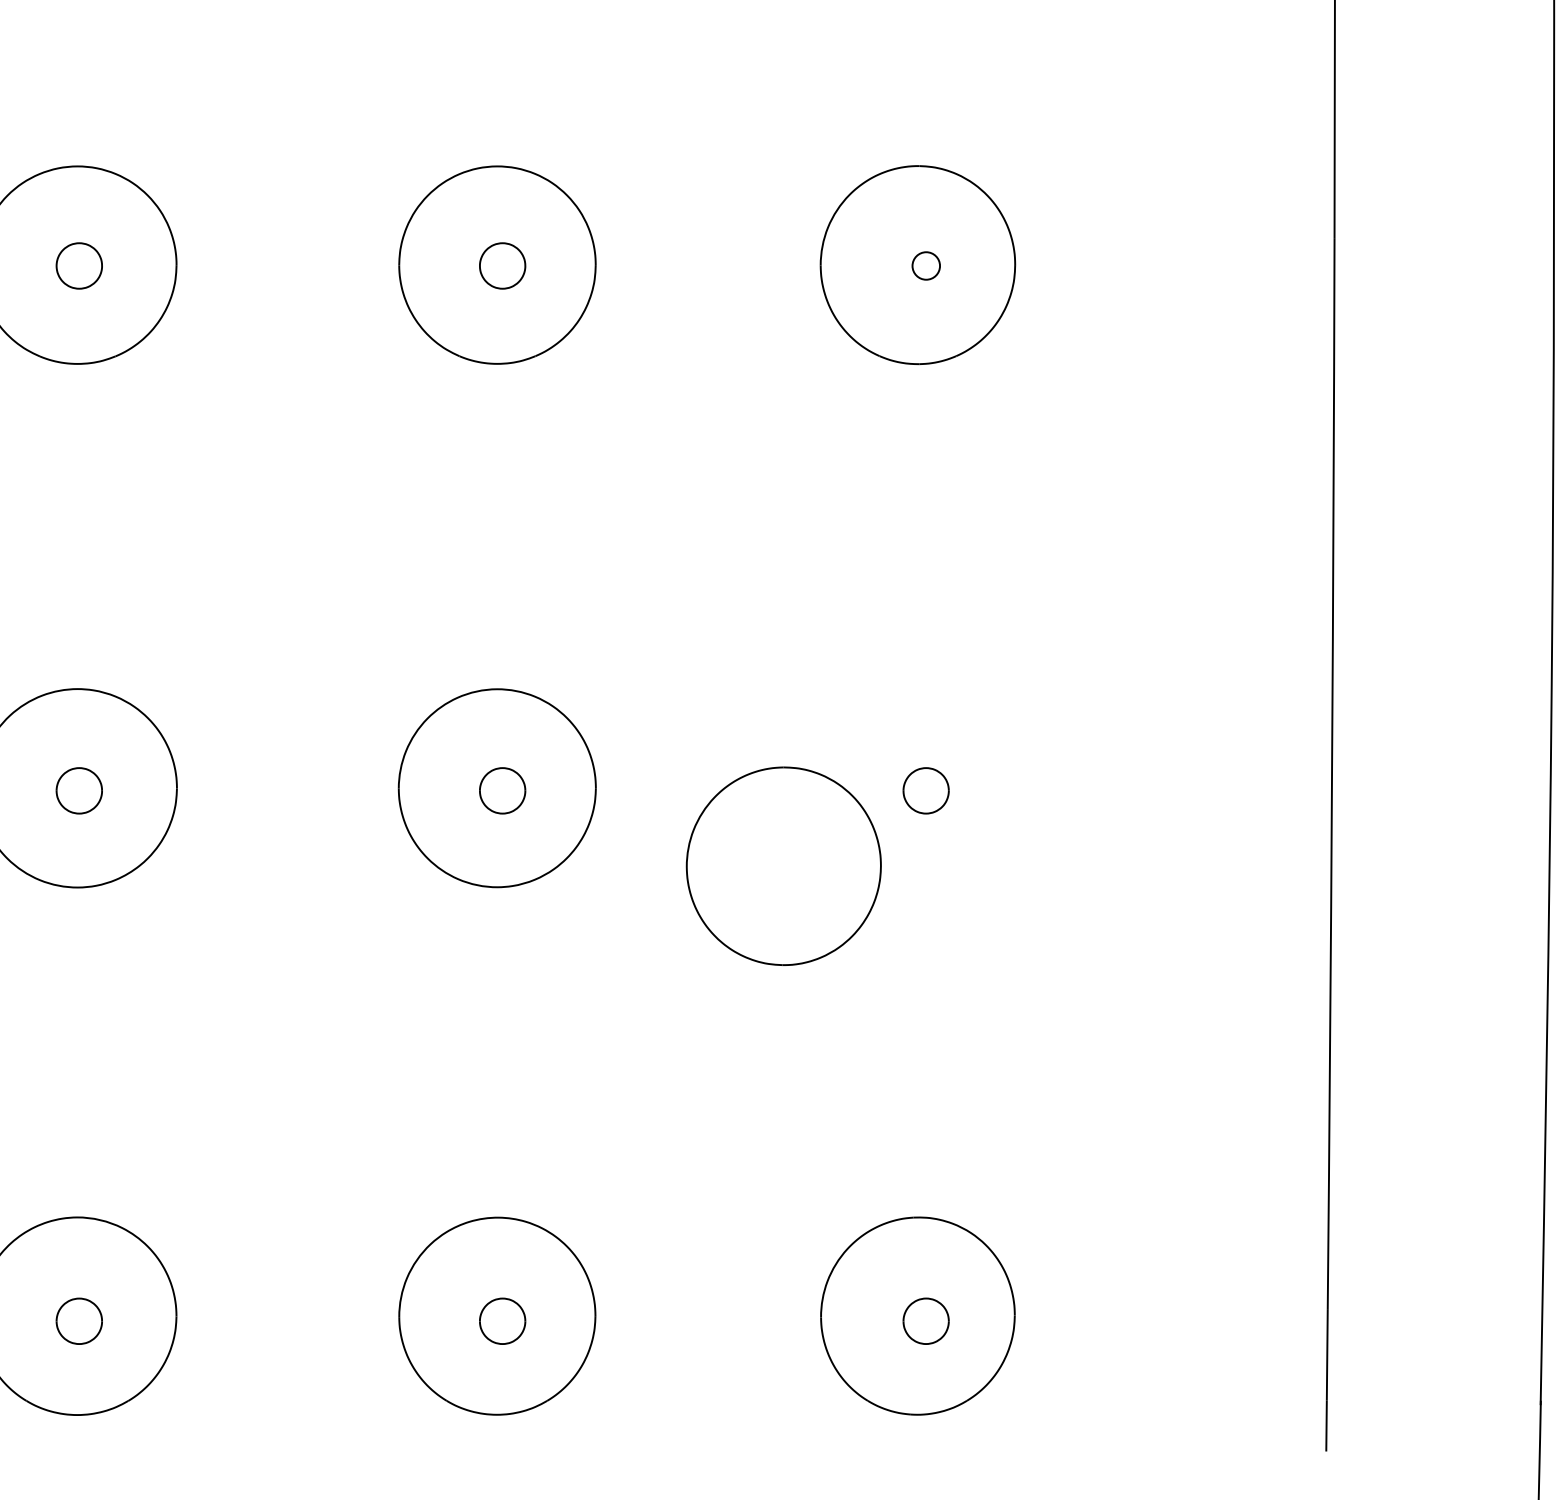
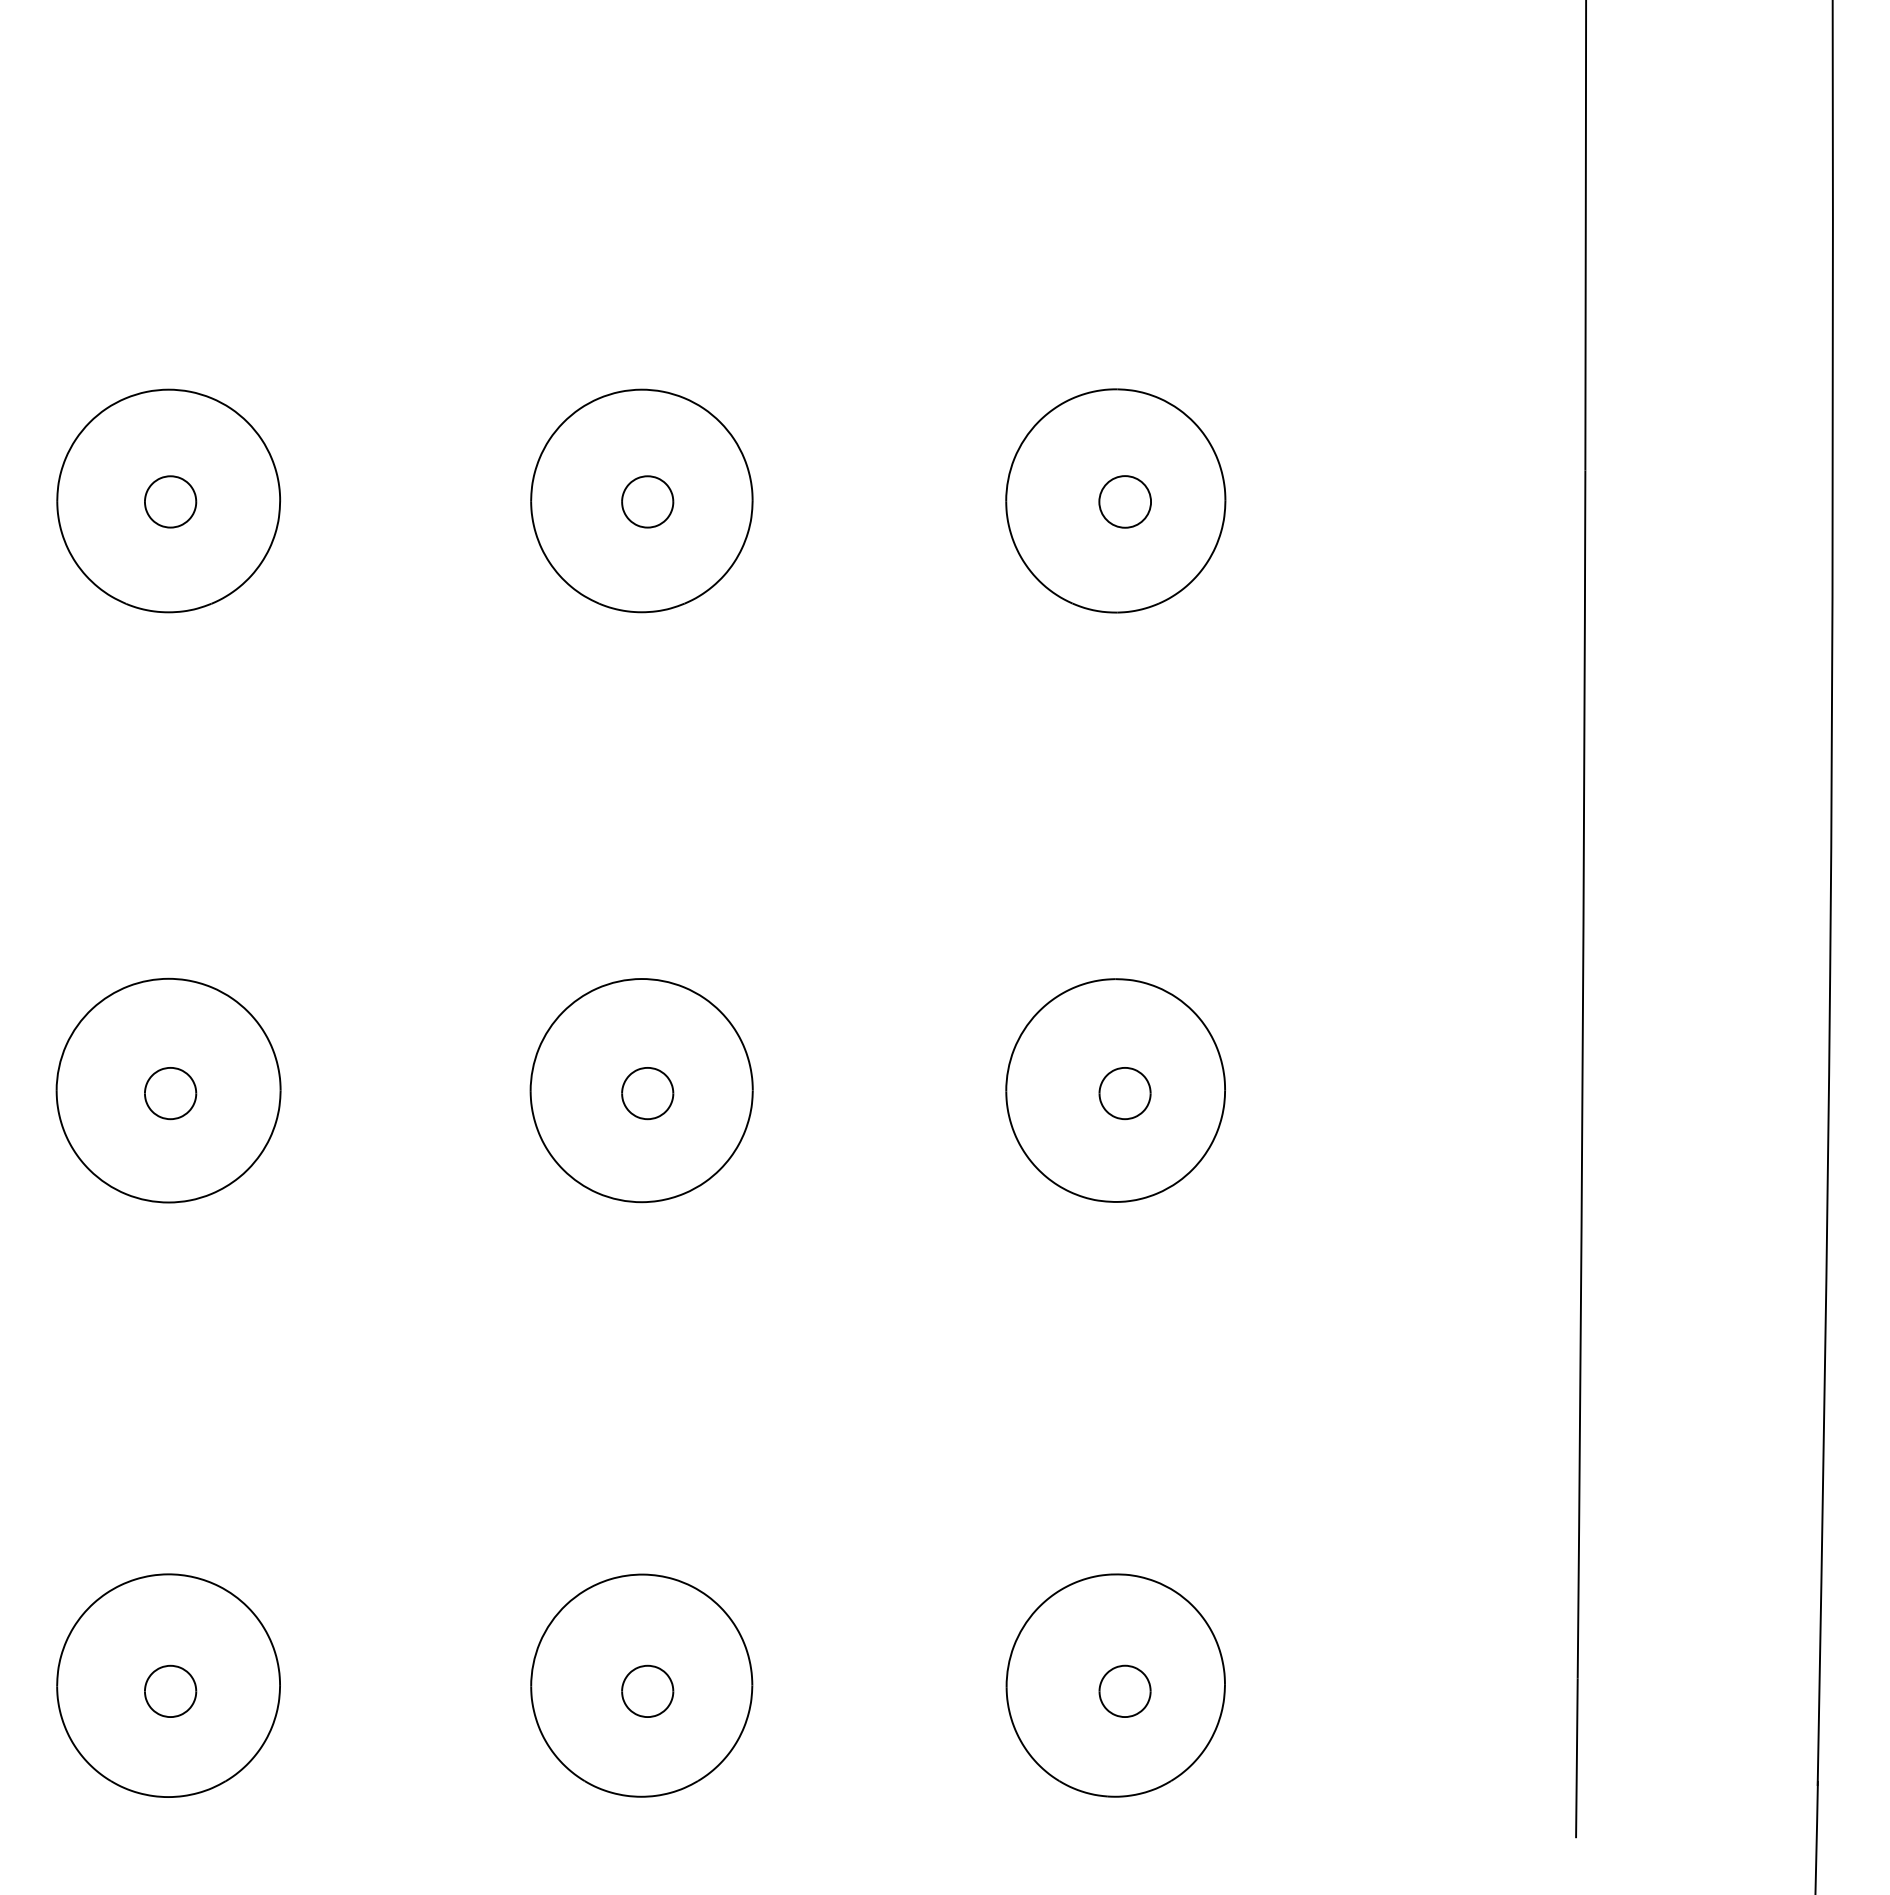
circle: (926, 265) -> (1125, 501), size x1.67
part: (783, 866) -> (1115, 1090), moved

